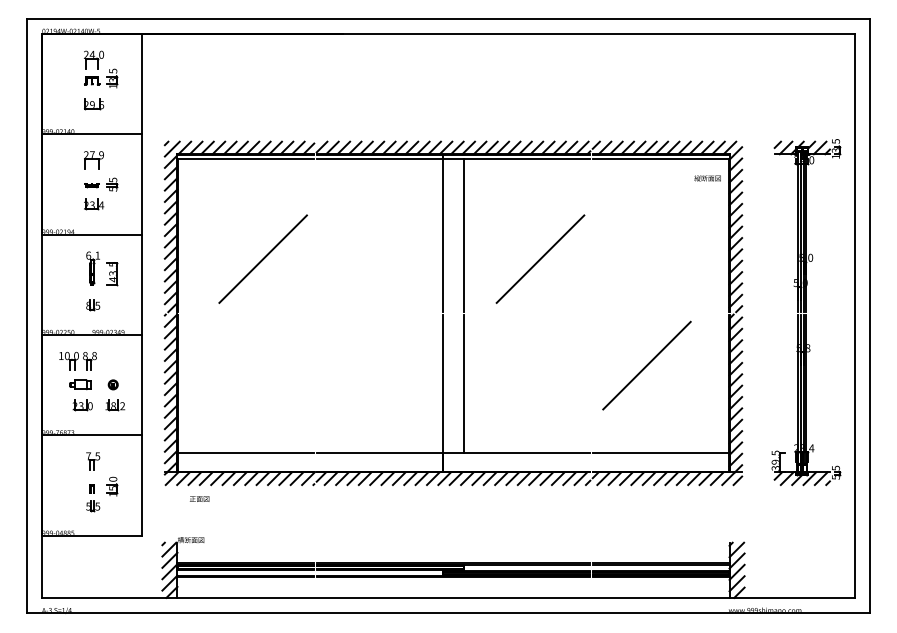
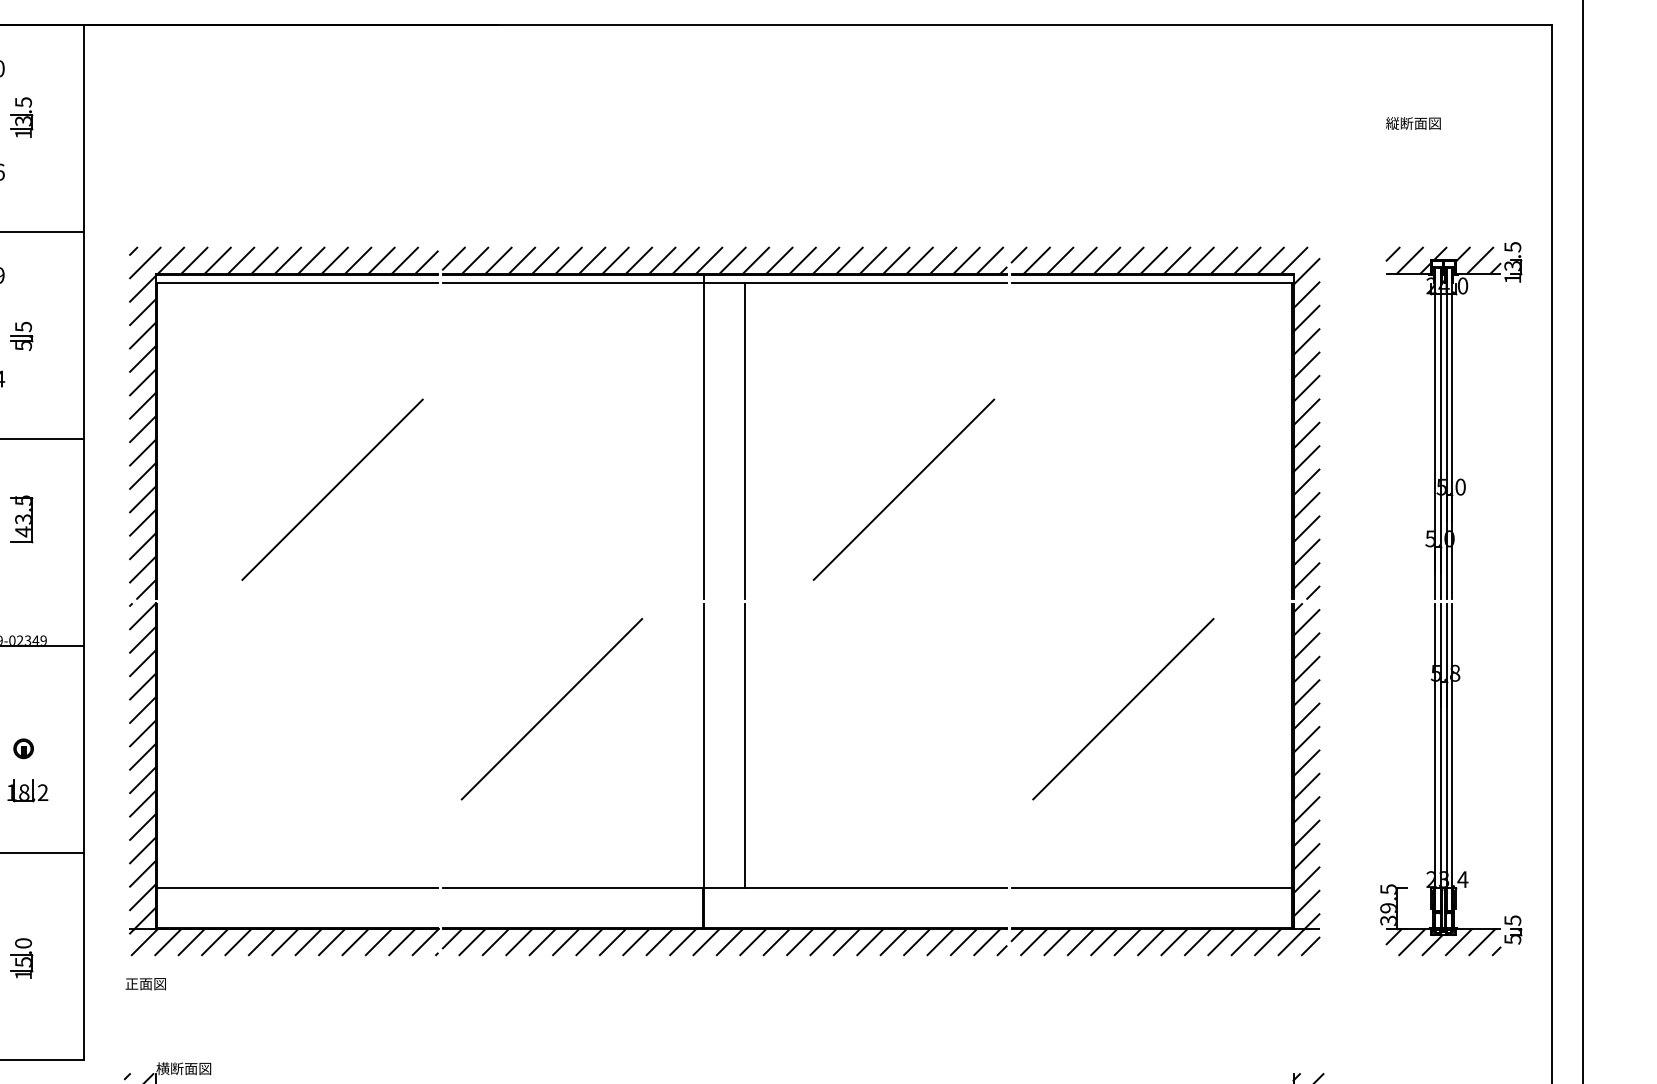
text: (707, 178) -> (1412, 123), moved
line: (369, 365) -> (551, 708), added
text: (199, 498) -> (145, 982), moved

